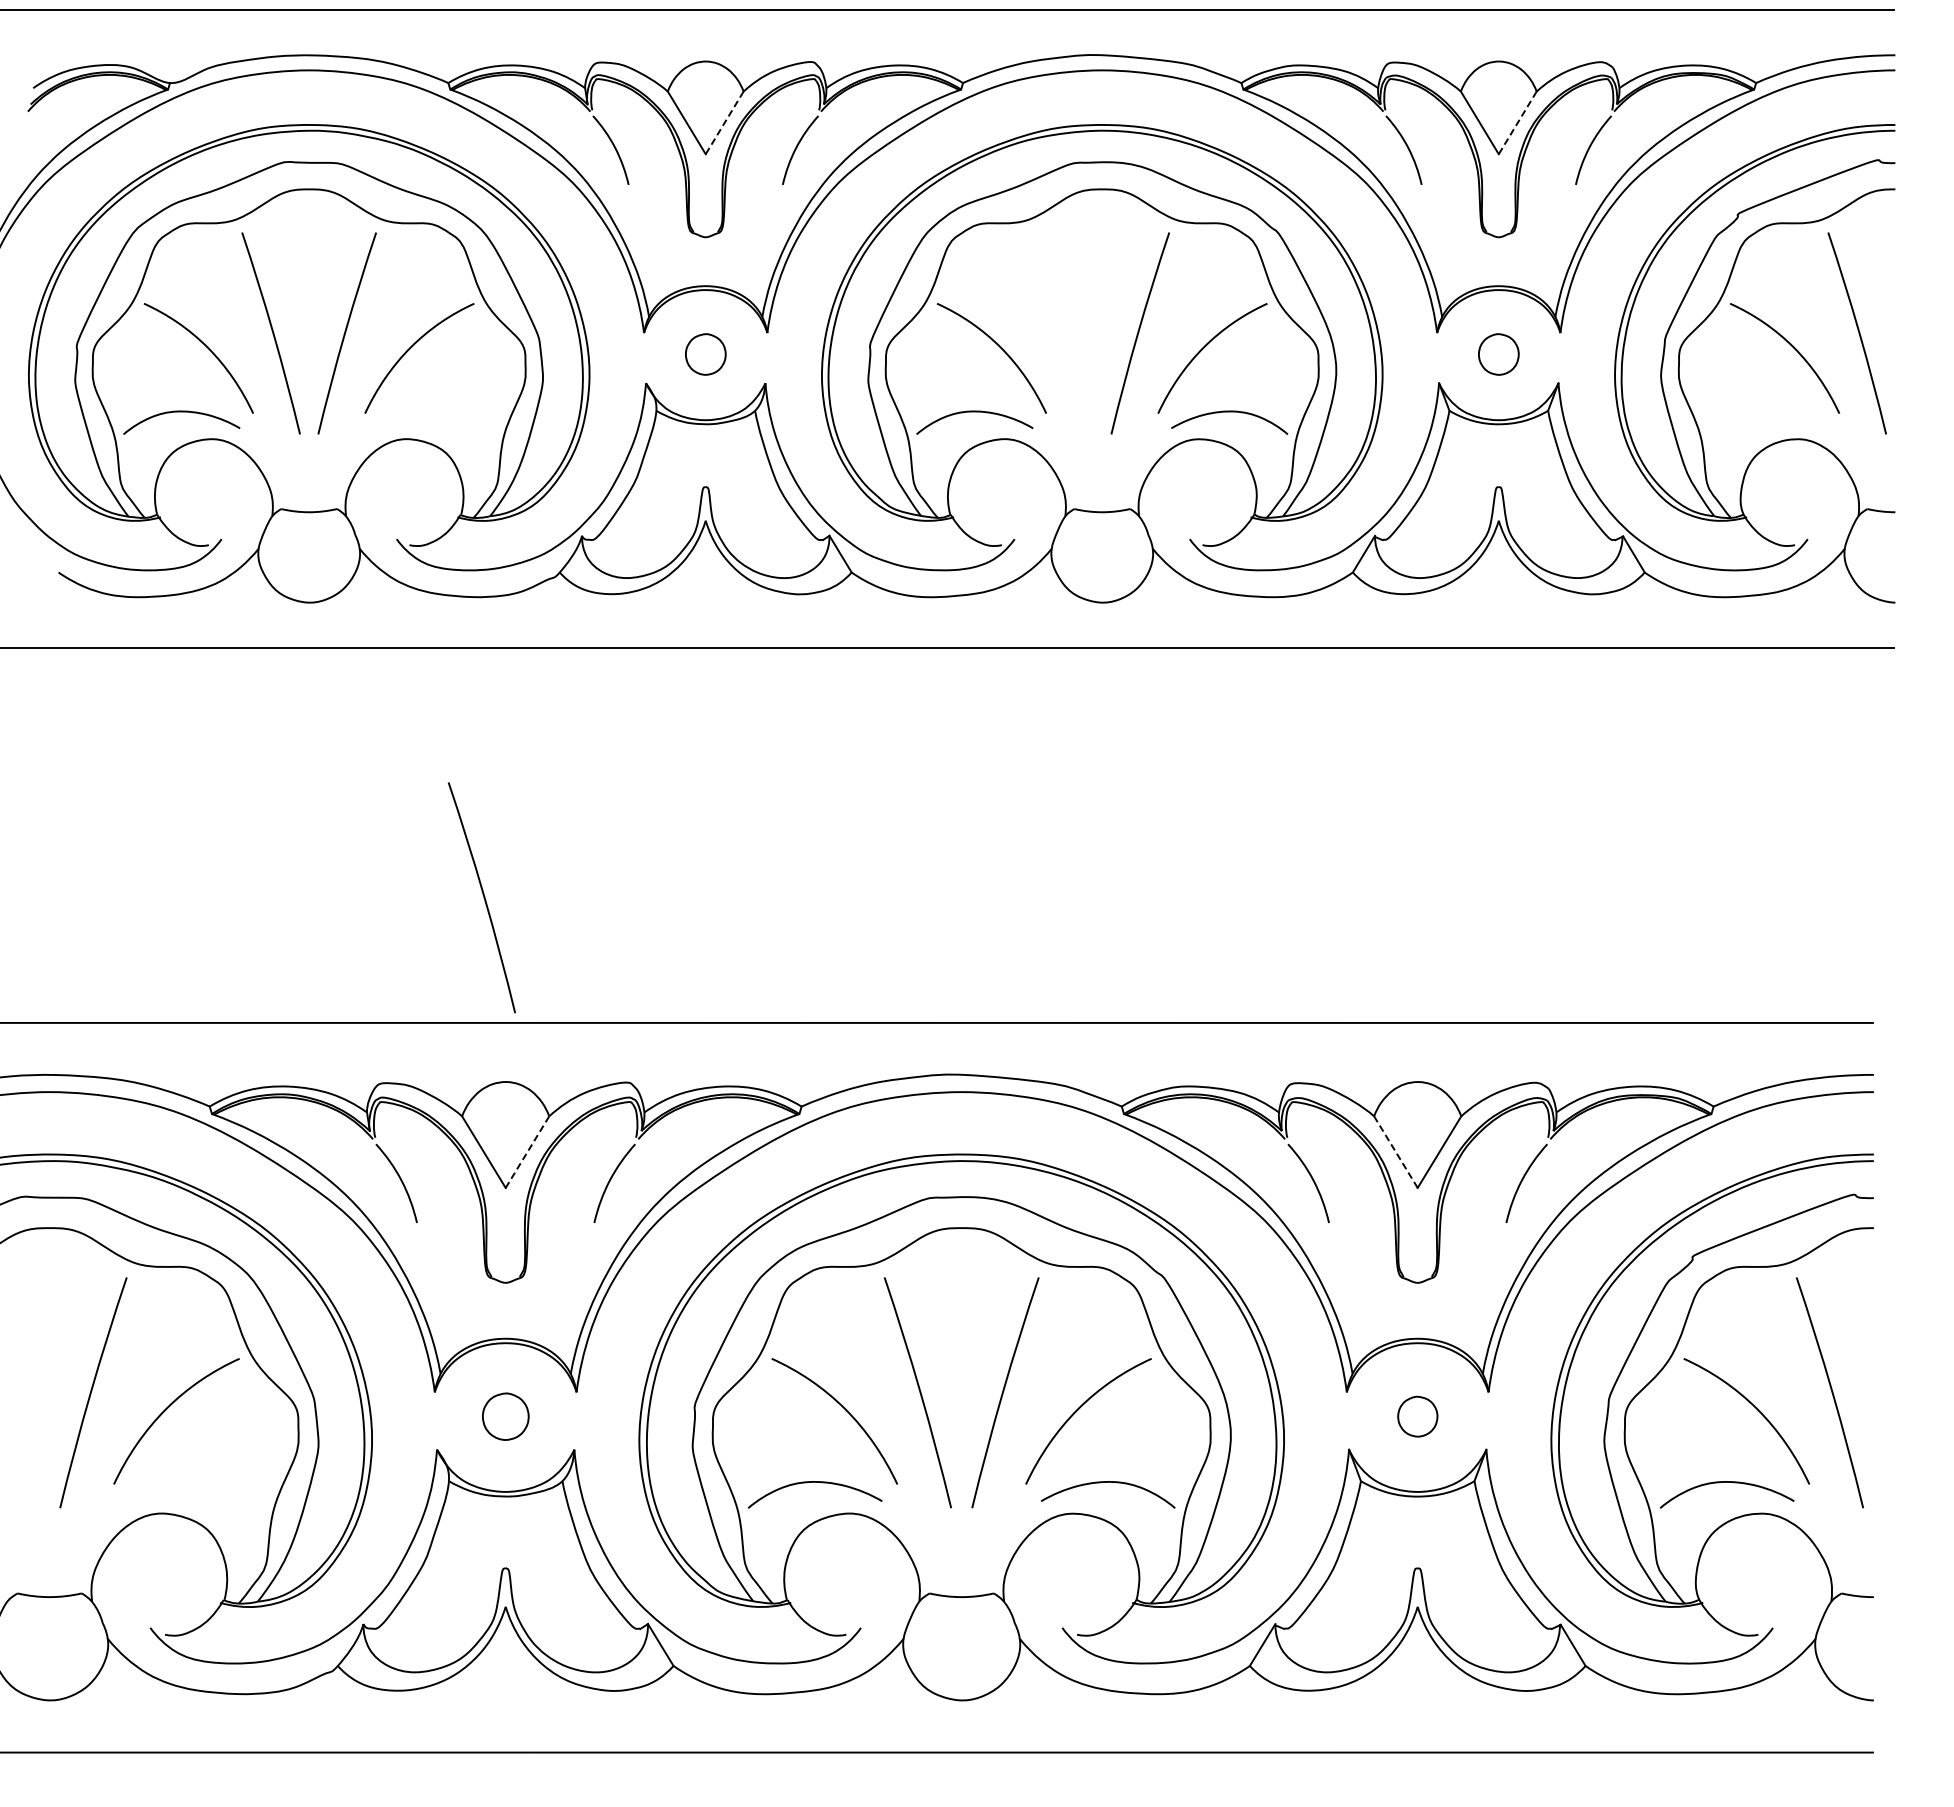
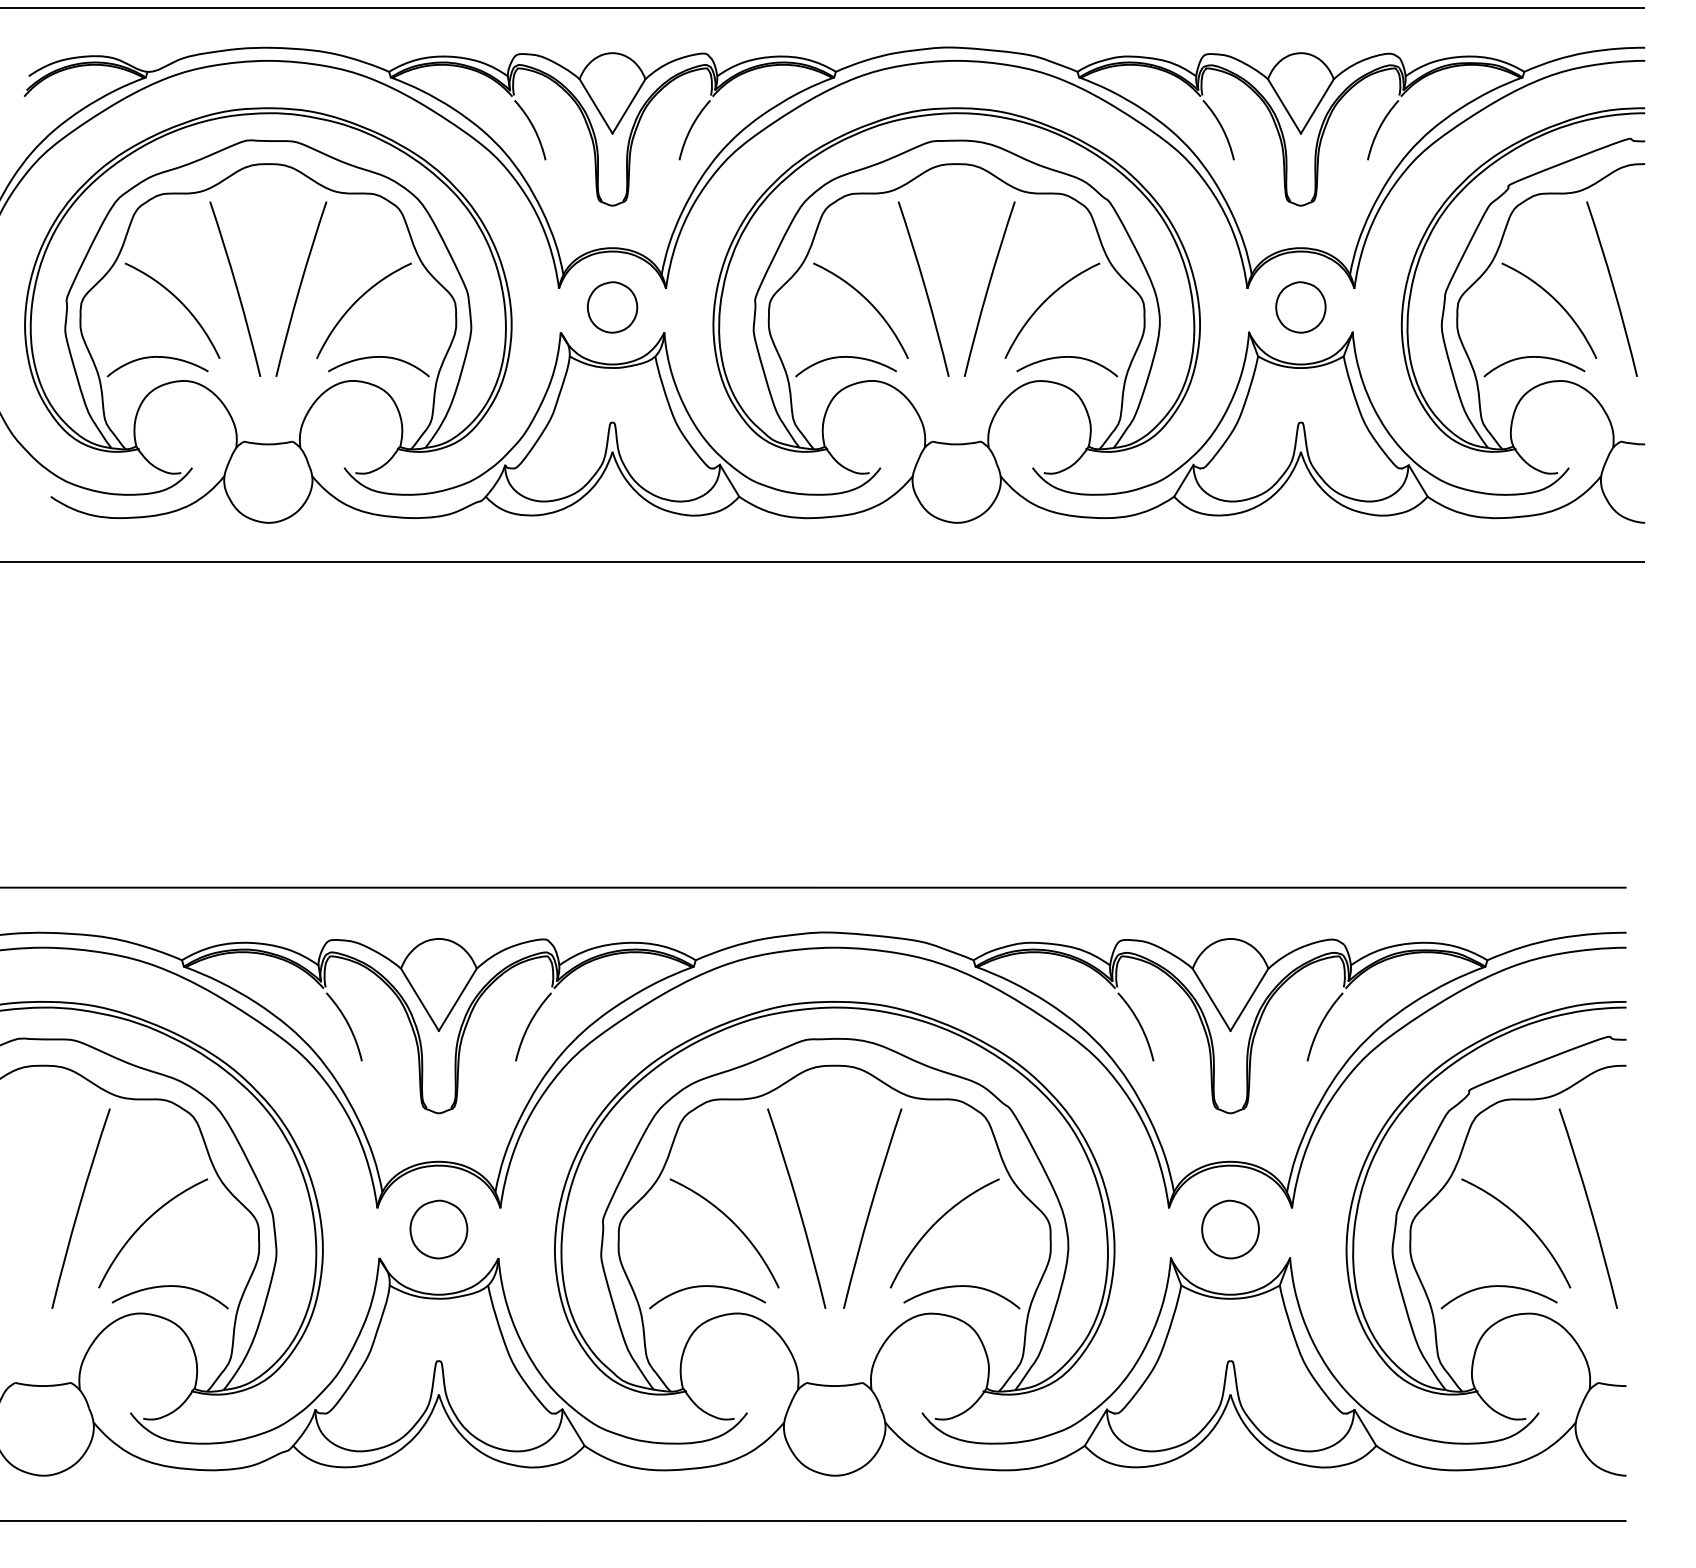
line: (724, 122) -> (628, 106), dashed -> solid
line: (1517, 122) -> (1317, 106), dashed -> solid
curve: (1065, 333) -> (924, 289), added
part: (705, 354) -> (612, 307), size x1.43
part: (1498, 354) -> (1300, 307), size x1.43
curve: (436, 412) -> (378, 357), added
curve: (1767, 412) -> (1534, 357), added
curve: (483, 897) -> (419, 778), removed
line: (527, 1152) -> (457, 1000), dashed -> solid
line: (1395, 1152) -> (1211, 1000), dashed -> solid
part: (505, 1416) -> (438, 1229), size x1.43
part: (1417, 1416) -> (1230, 1229), size x1.67
curve: (195, 1482) -> (169, 1286), added

